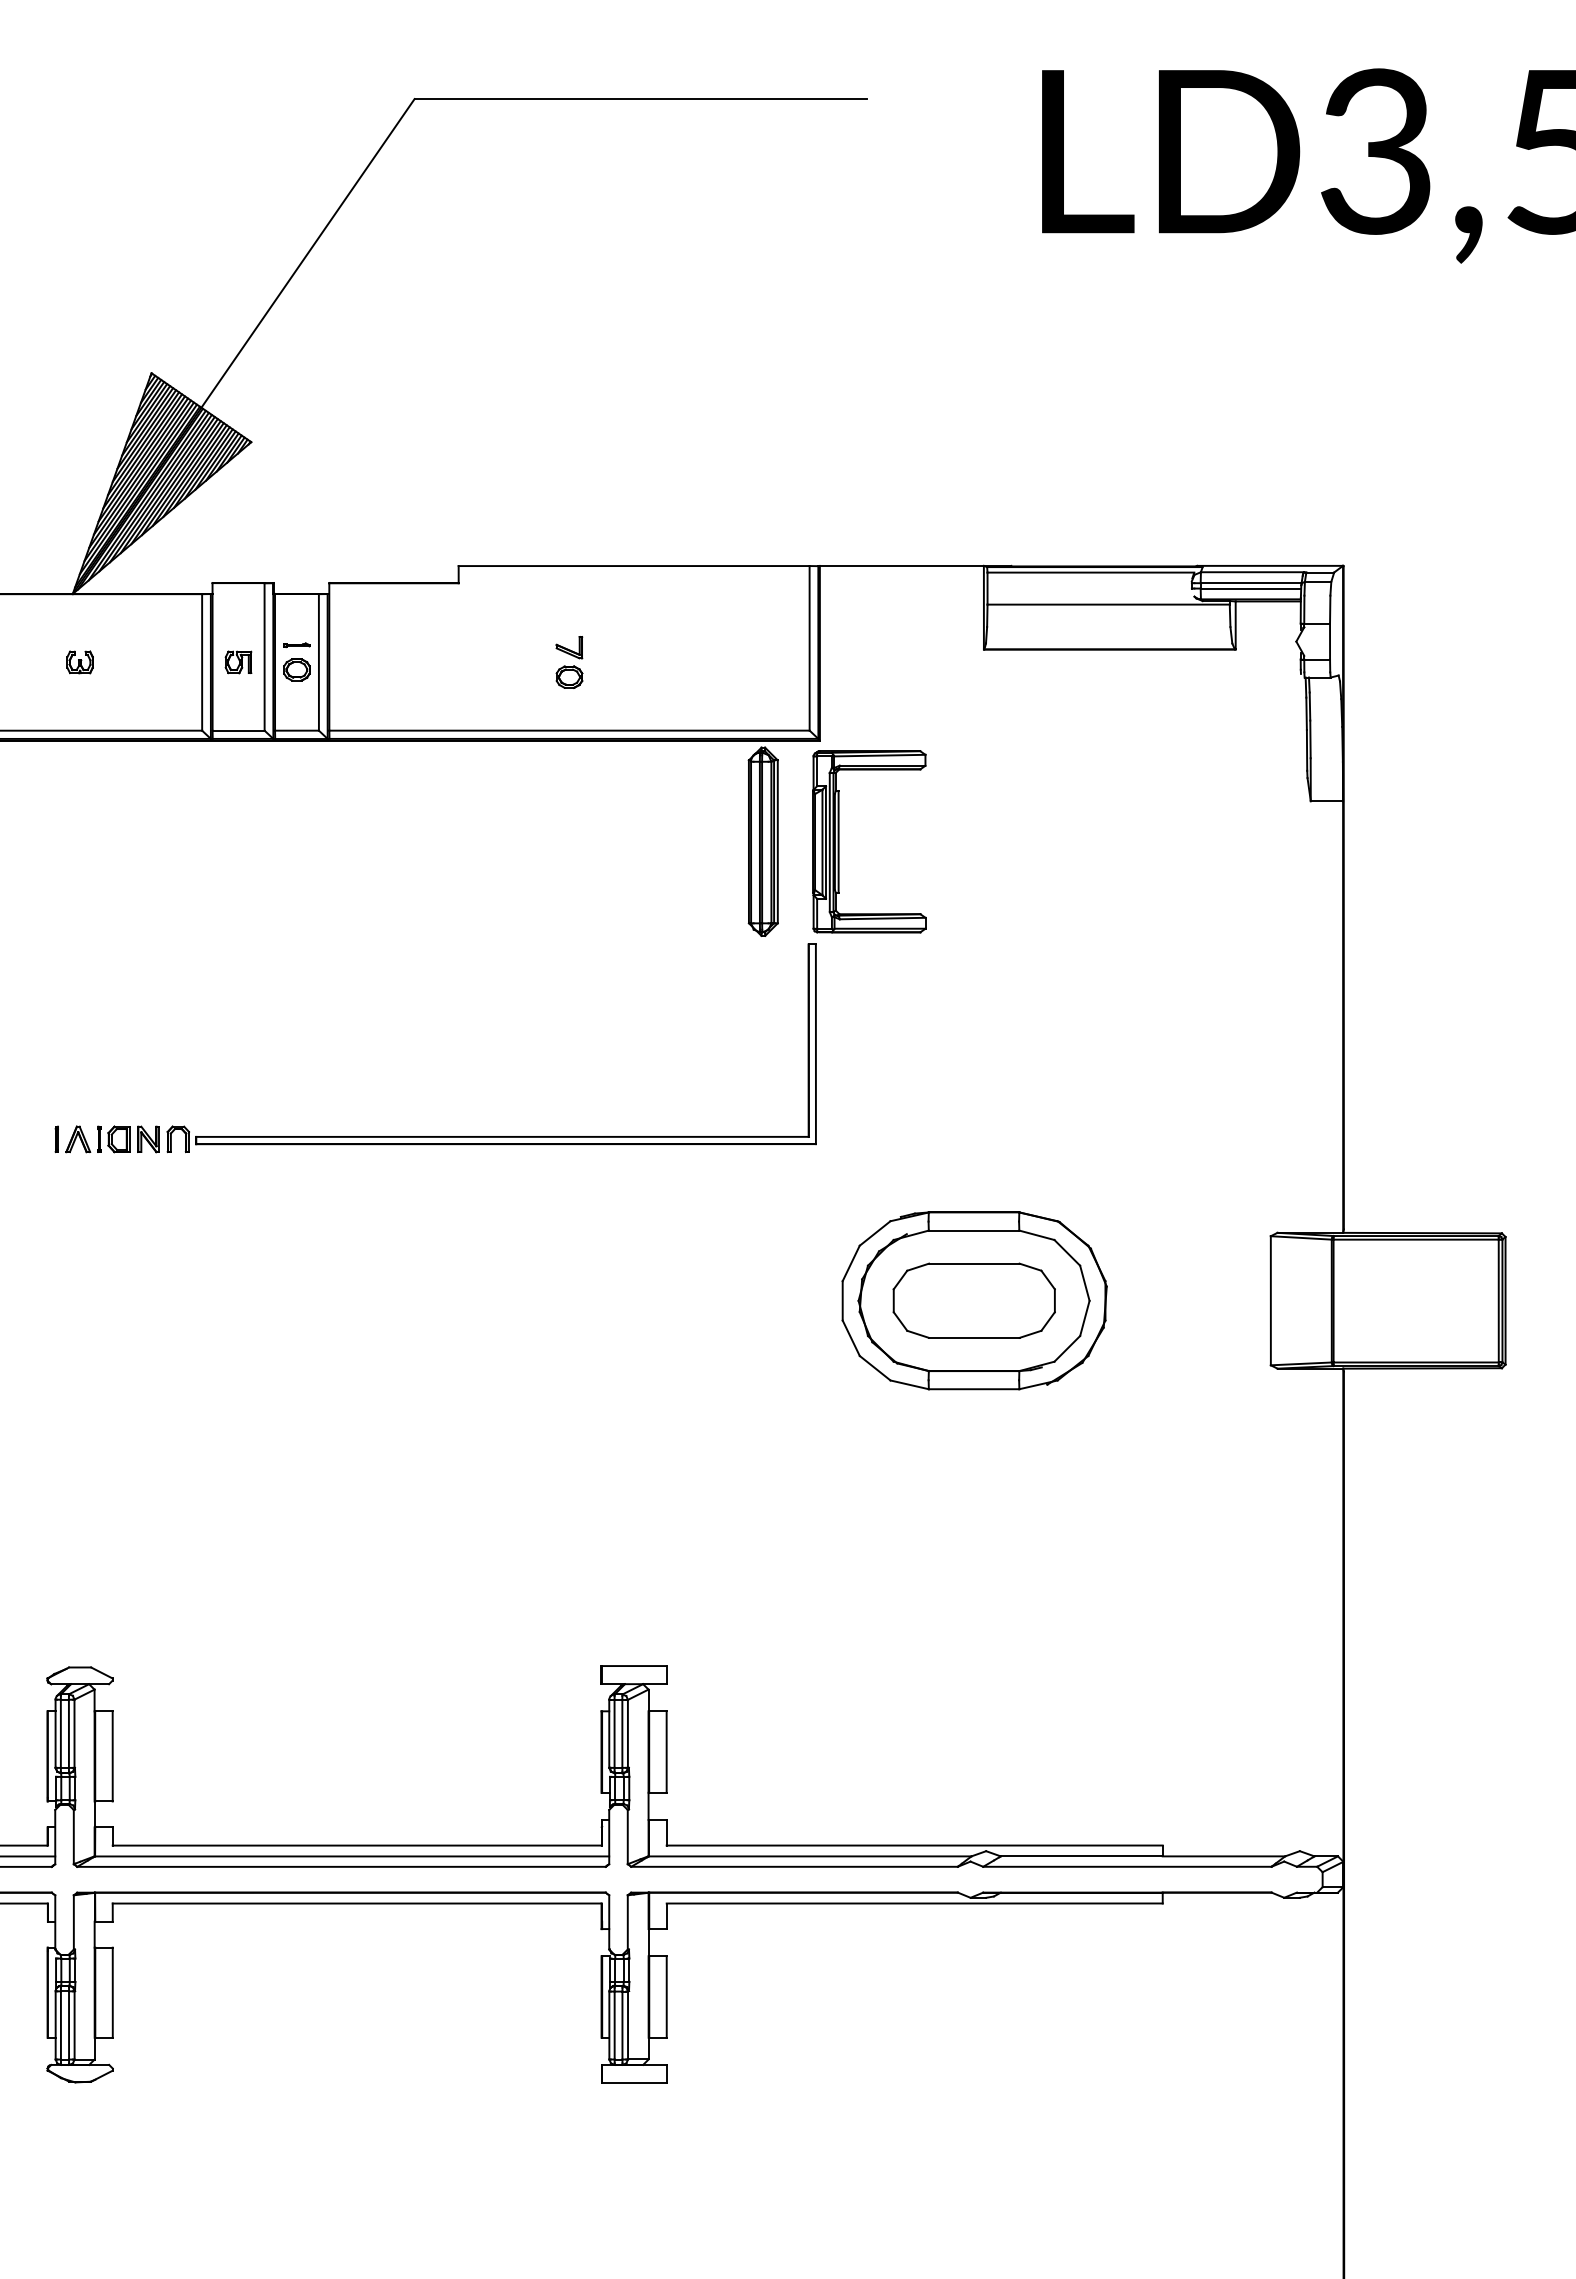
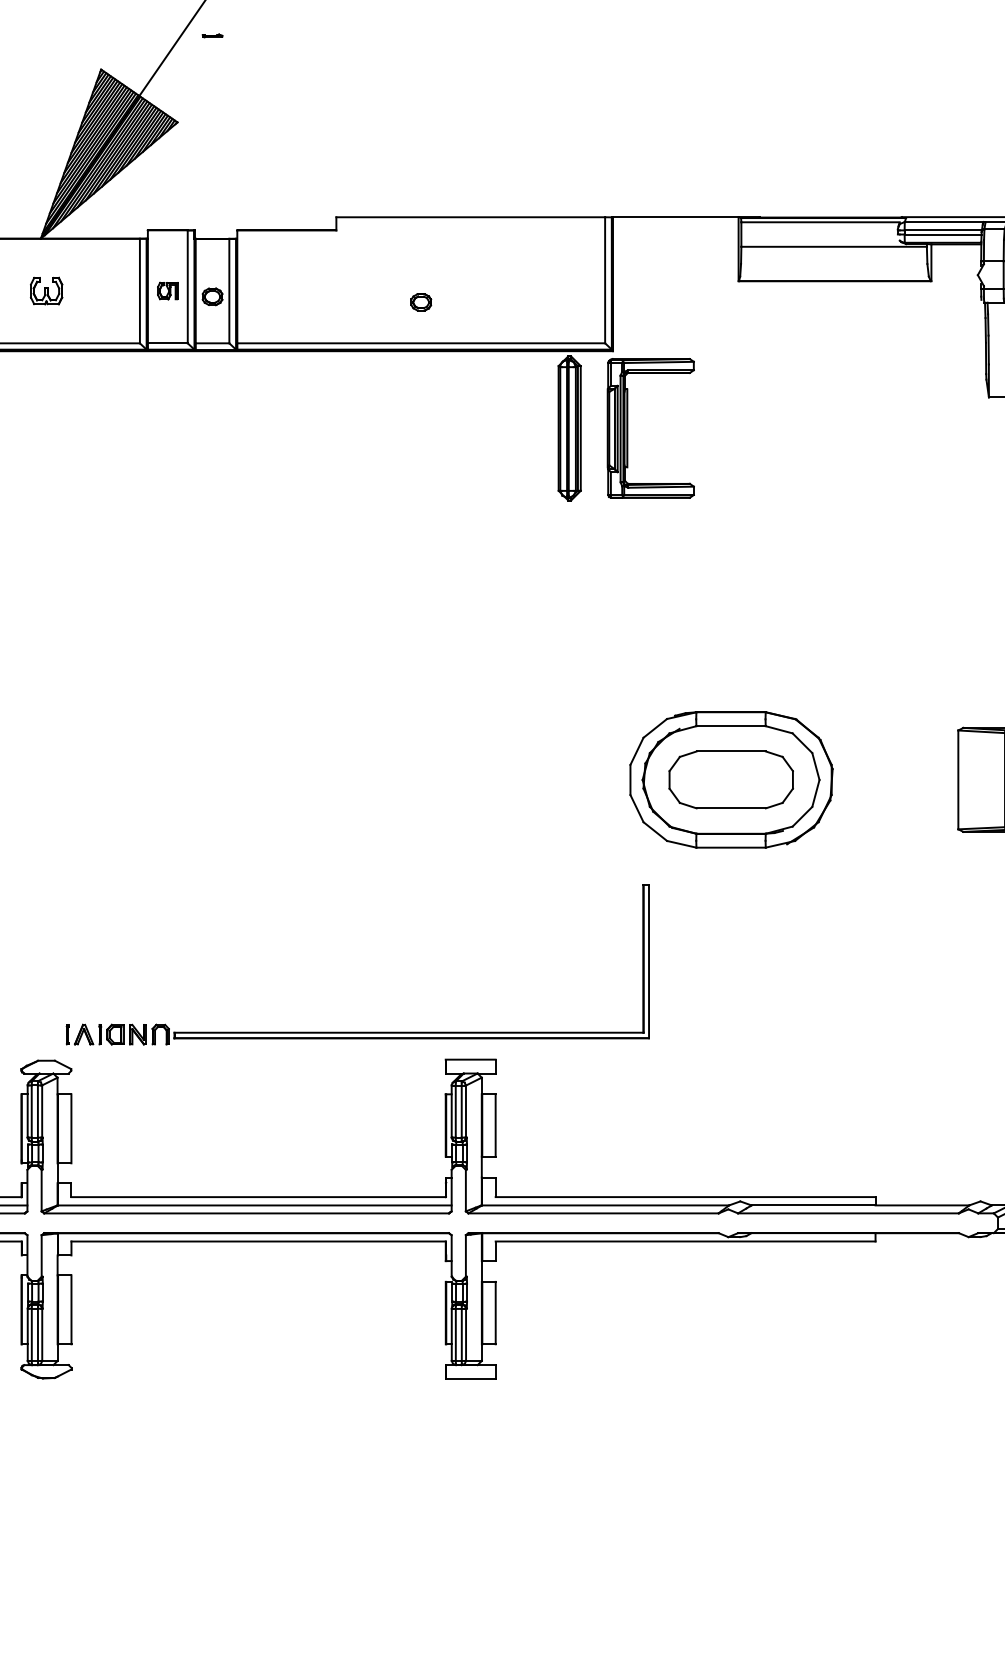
part: (296, 645) -> (212, 36), moved
part: (569, 647) -> (421, 279), removed
part: (79, 662) -> (46, 291), size x1.6
part: (435, 1136) -> (357, 1032), moved

